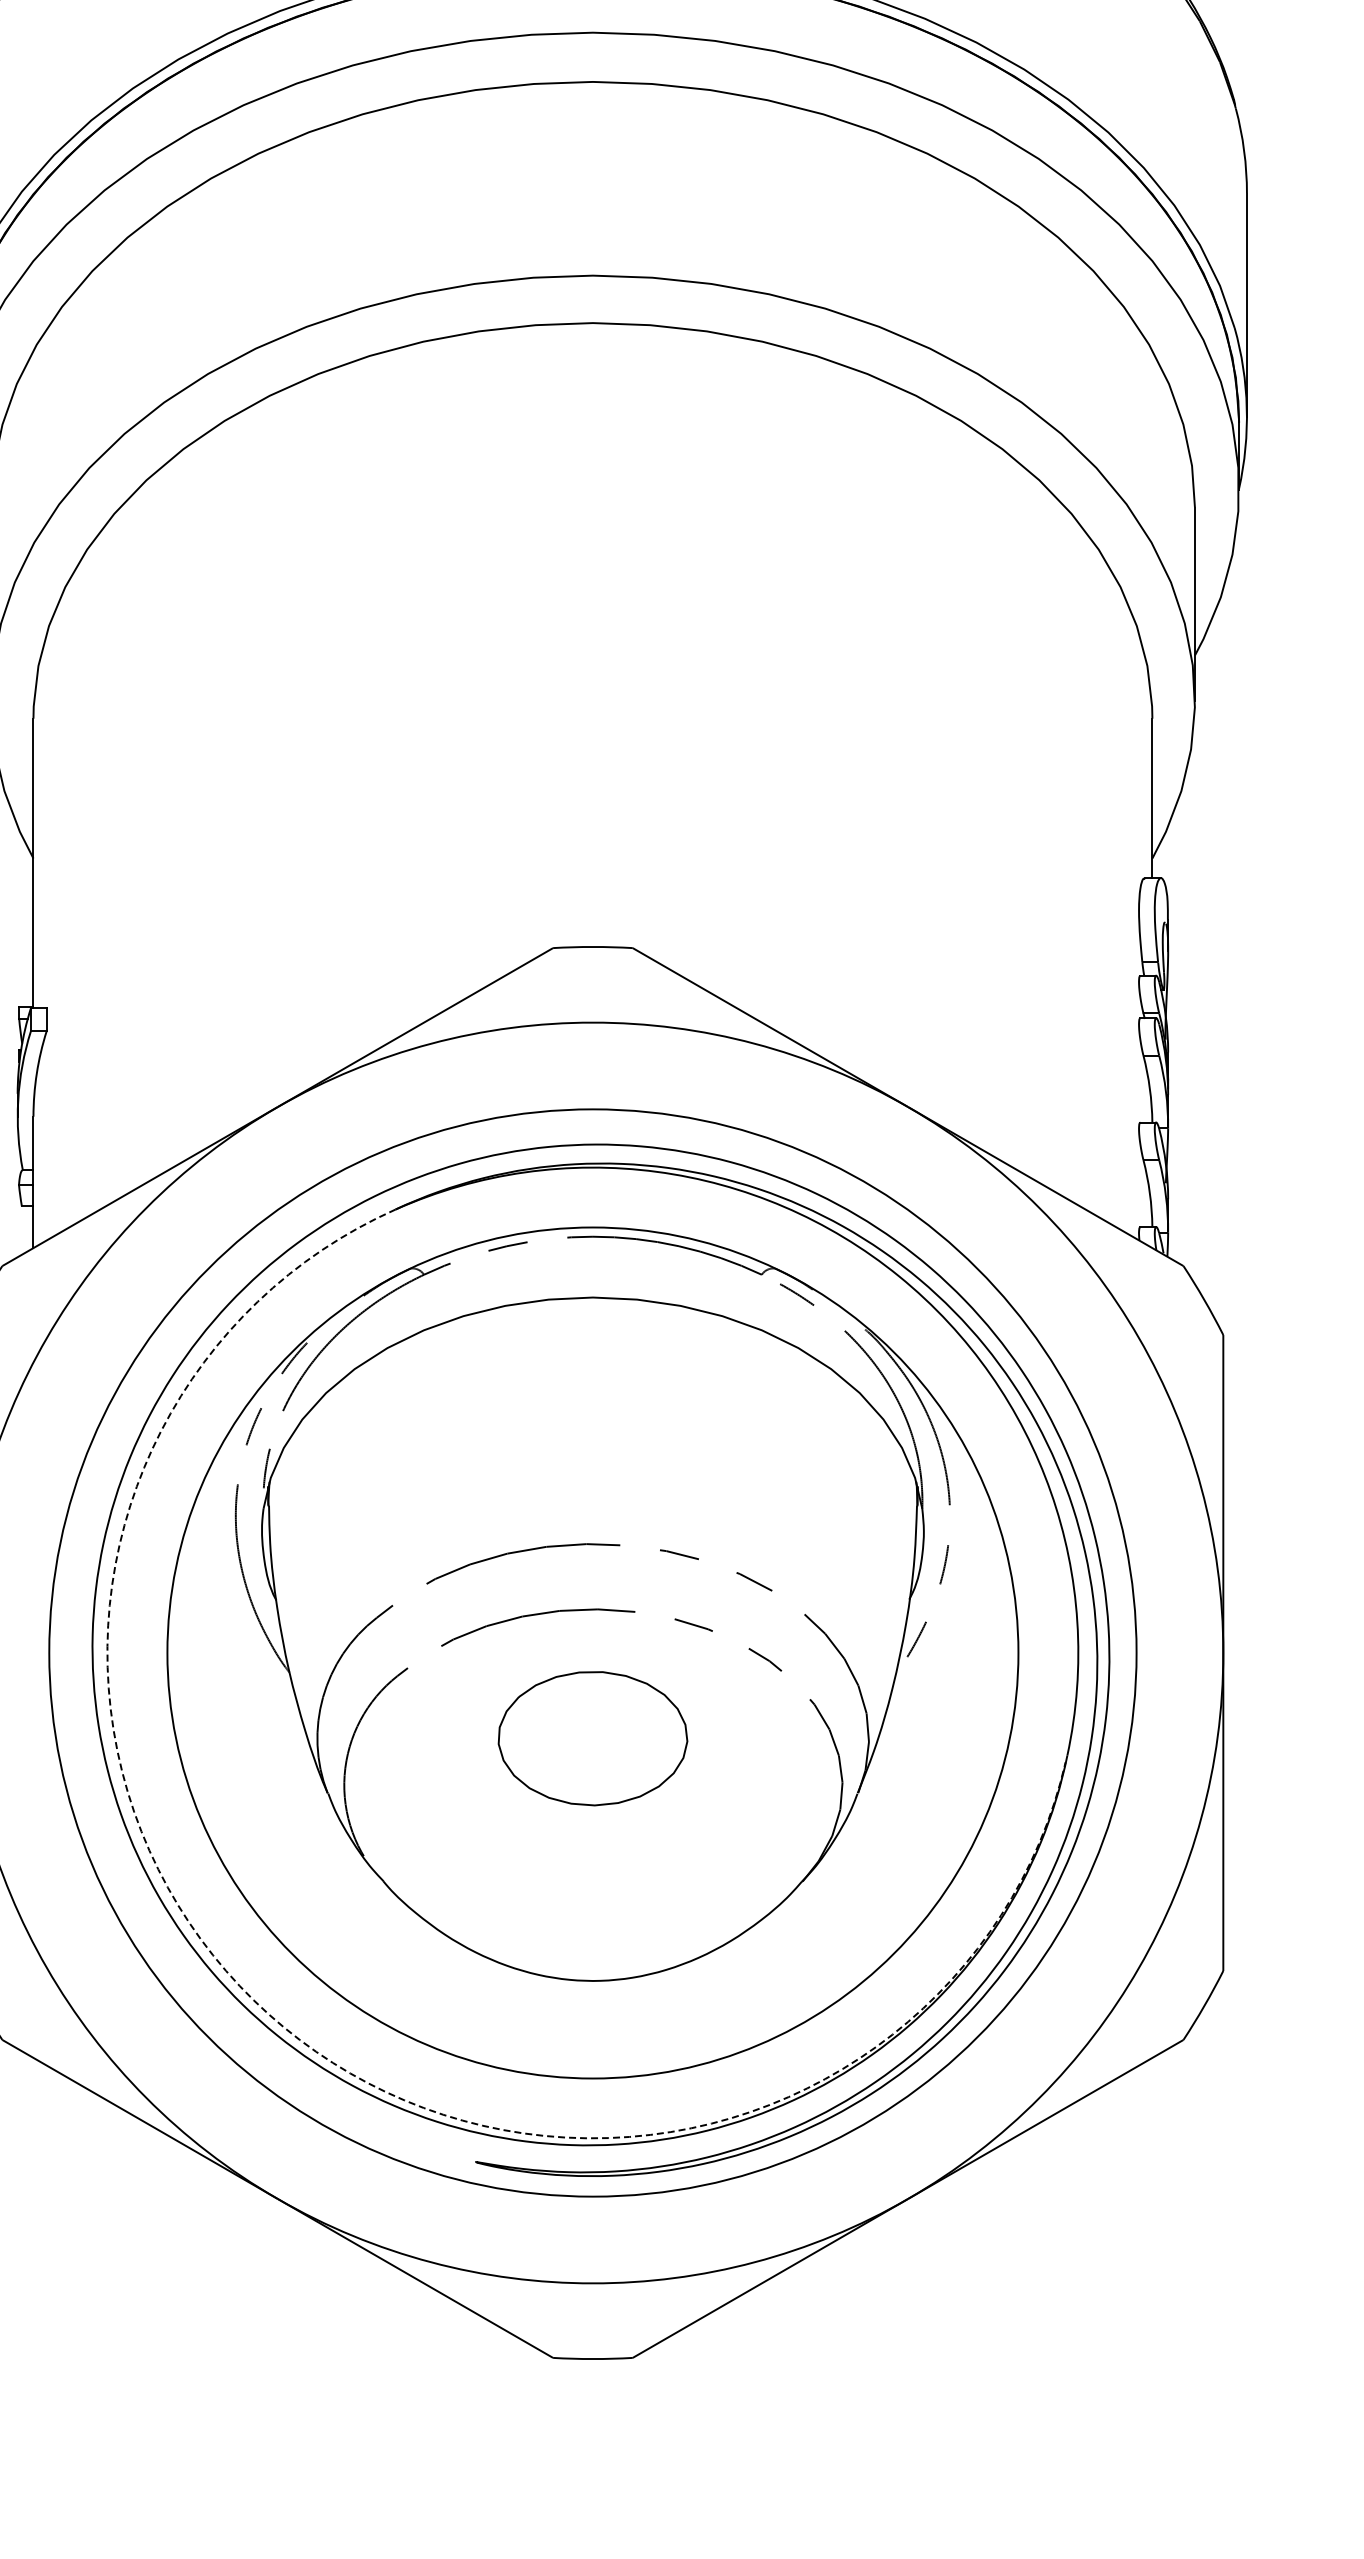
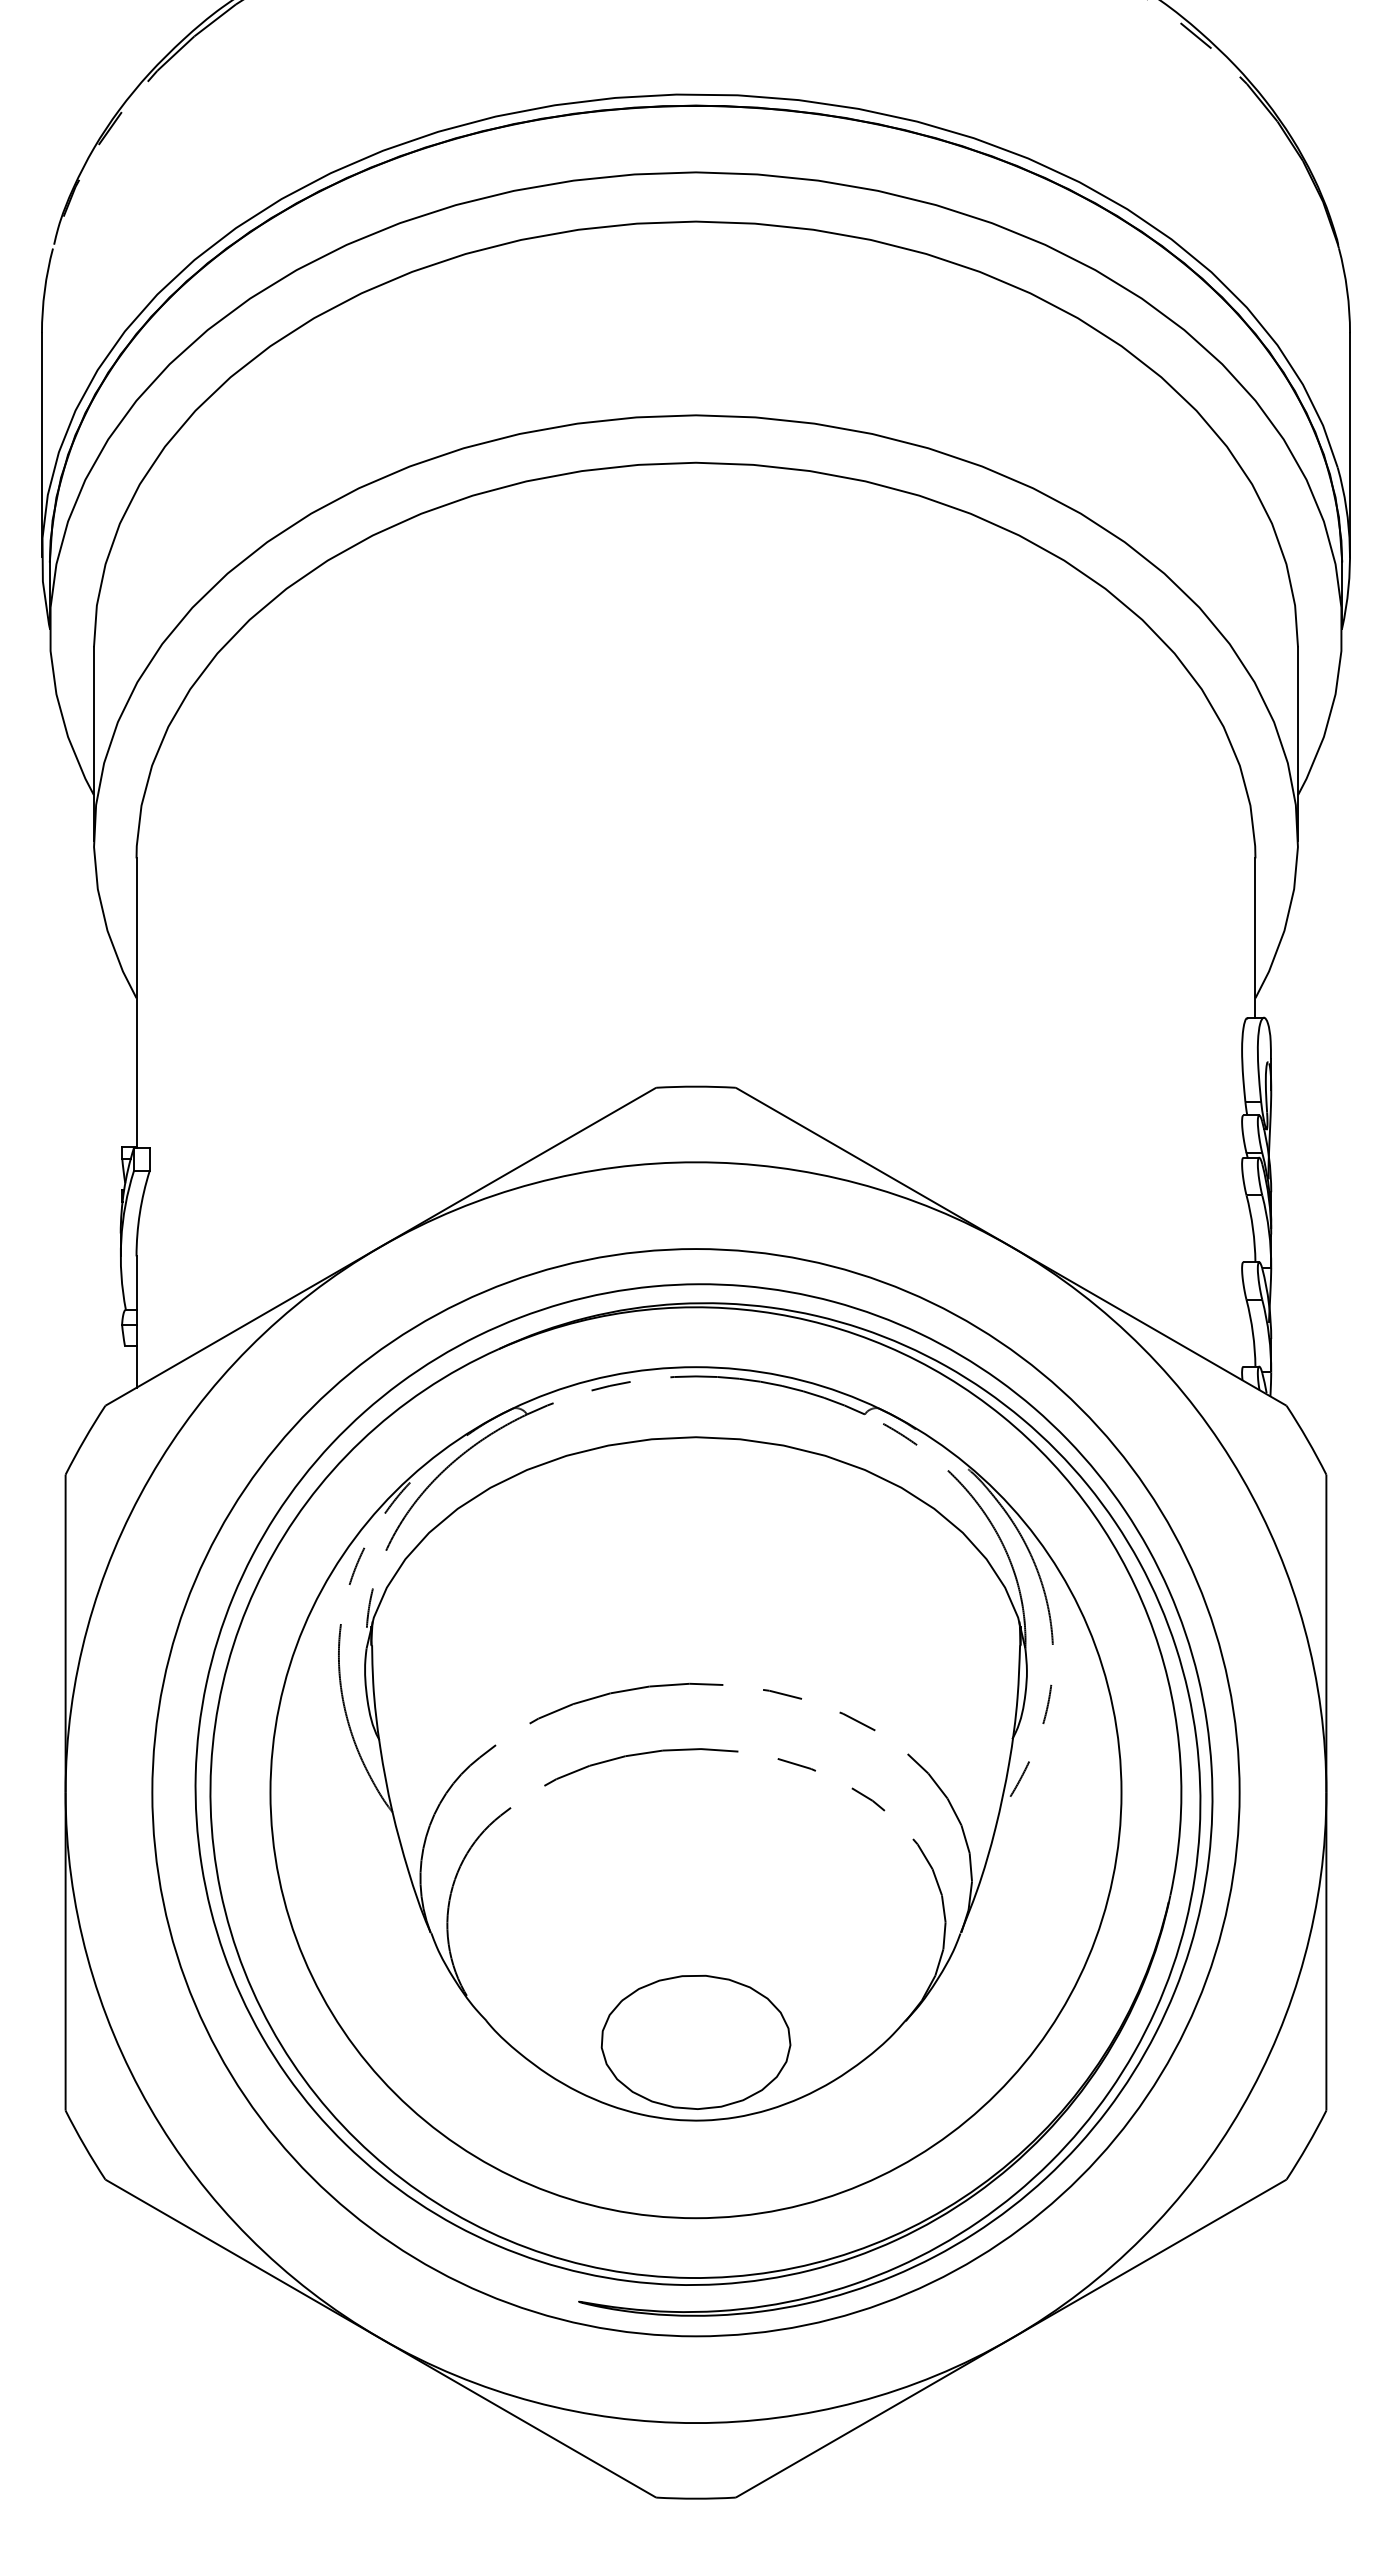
part: (592, 1737) -> (695, 2041), moved
arc: (283, 2027) -> (386, 2167), dashed -> solid

